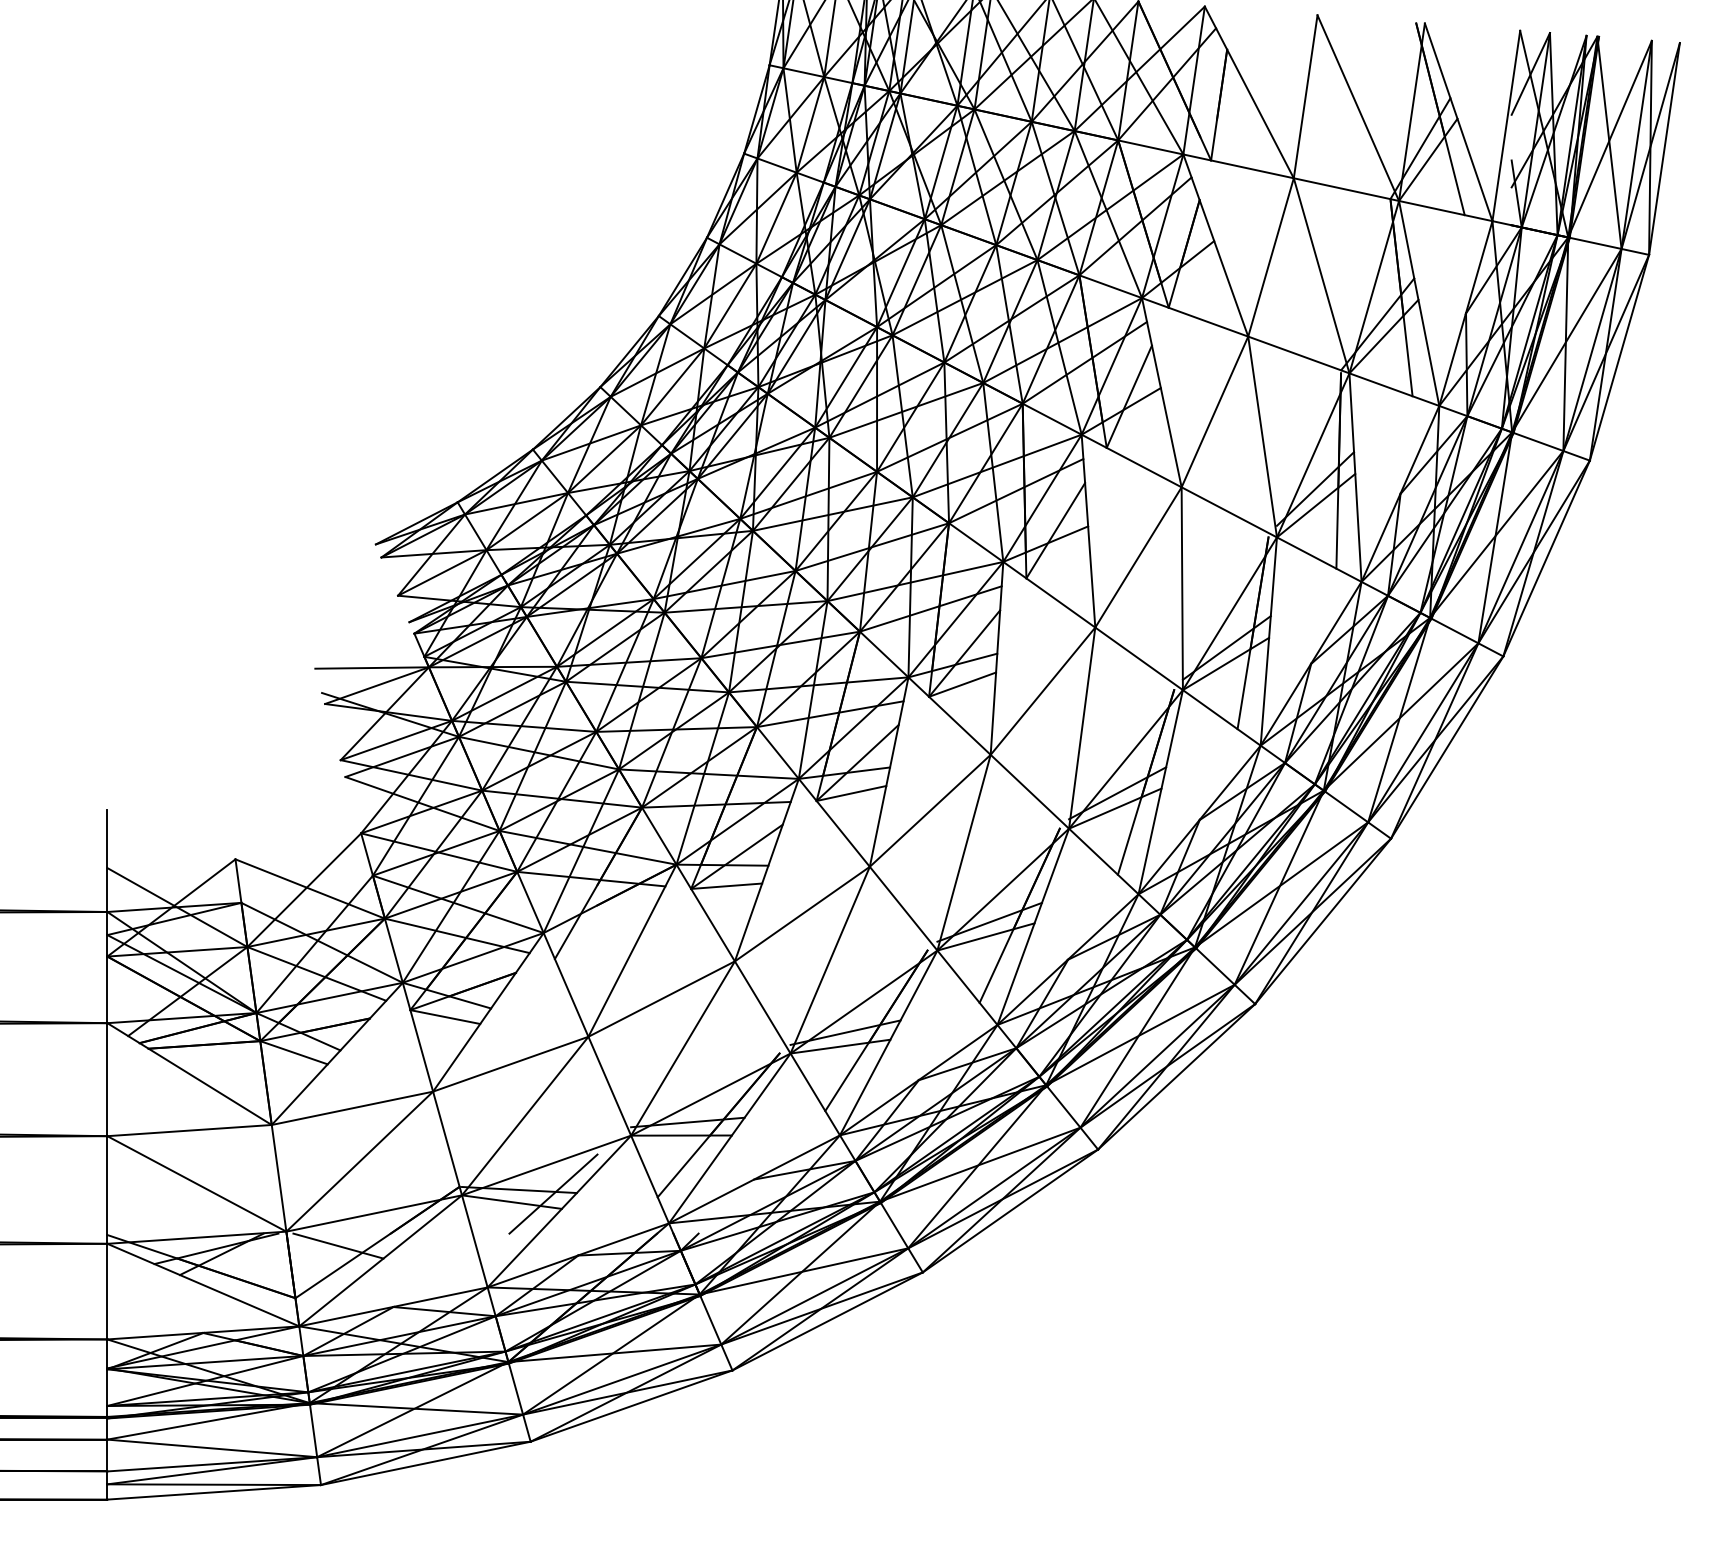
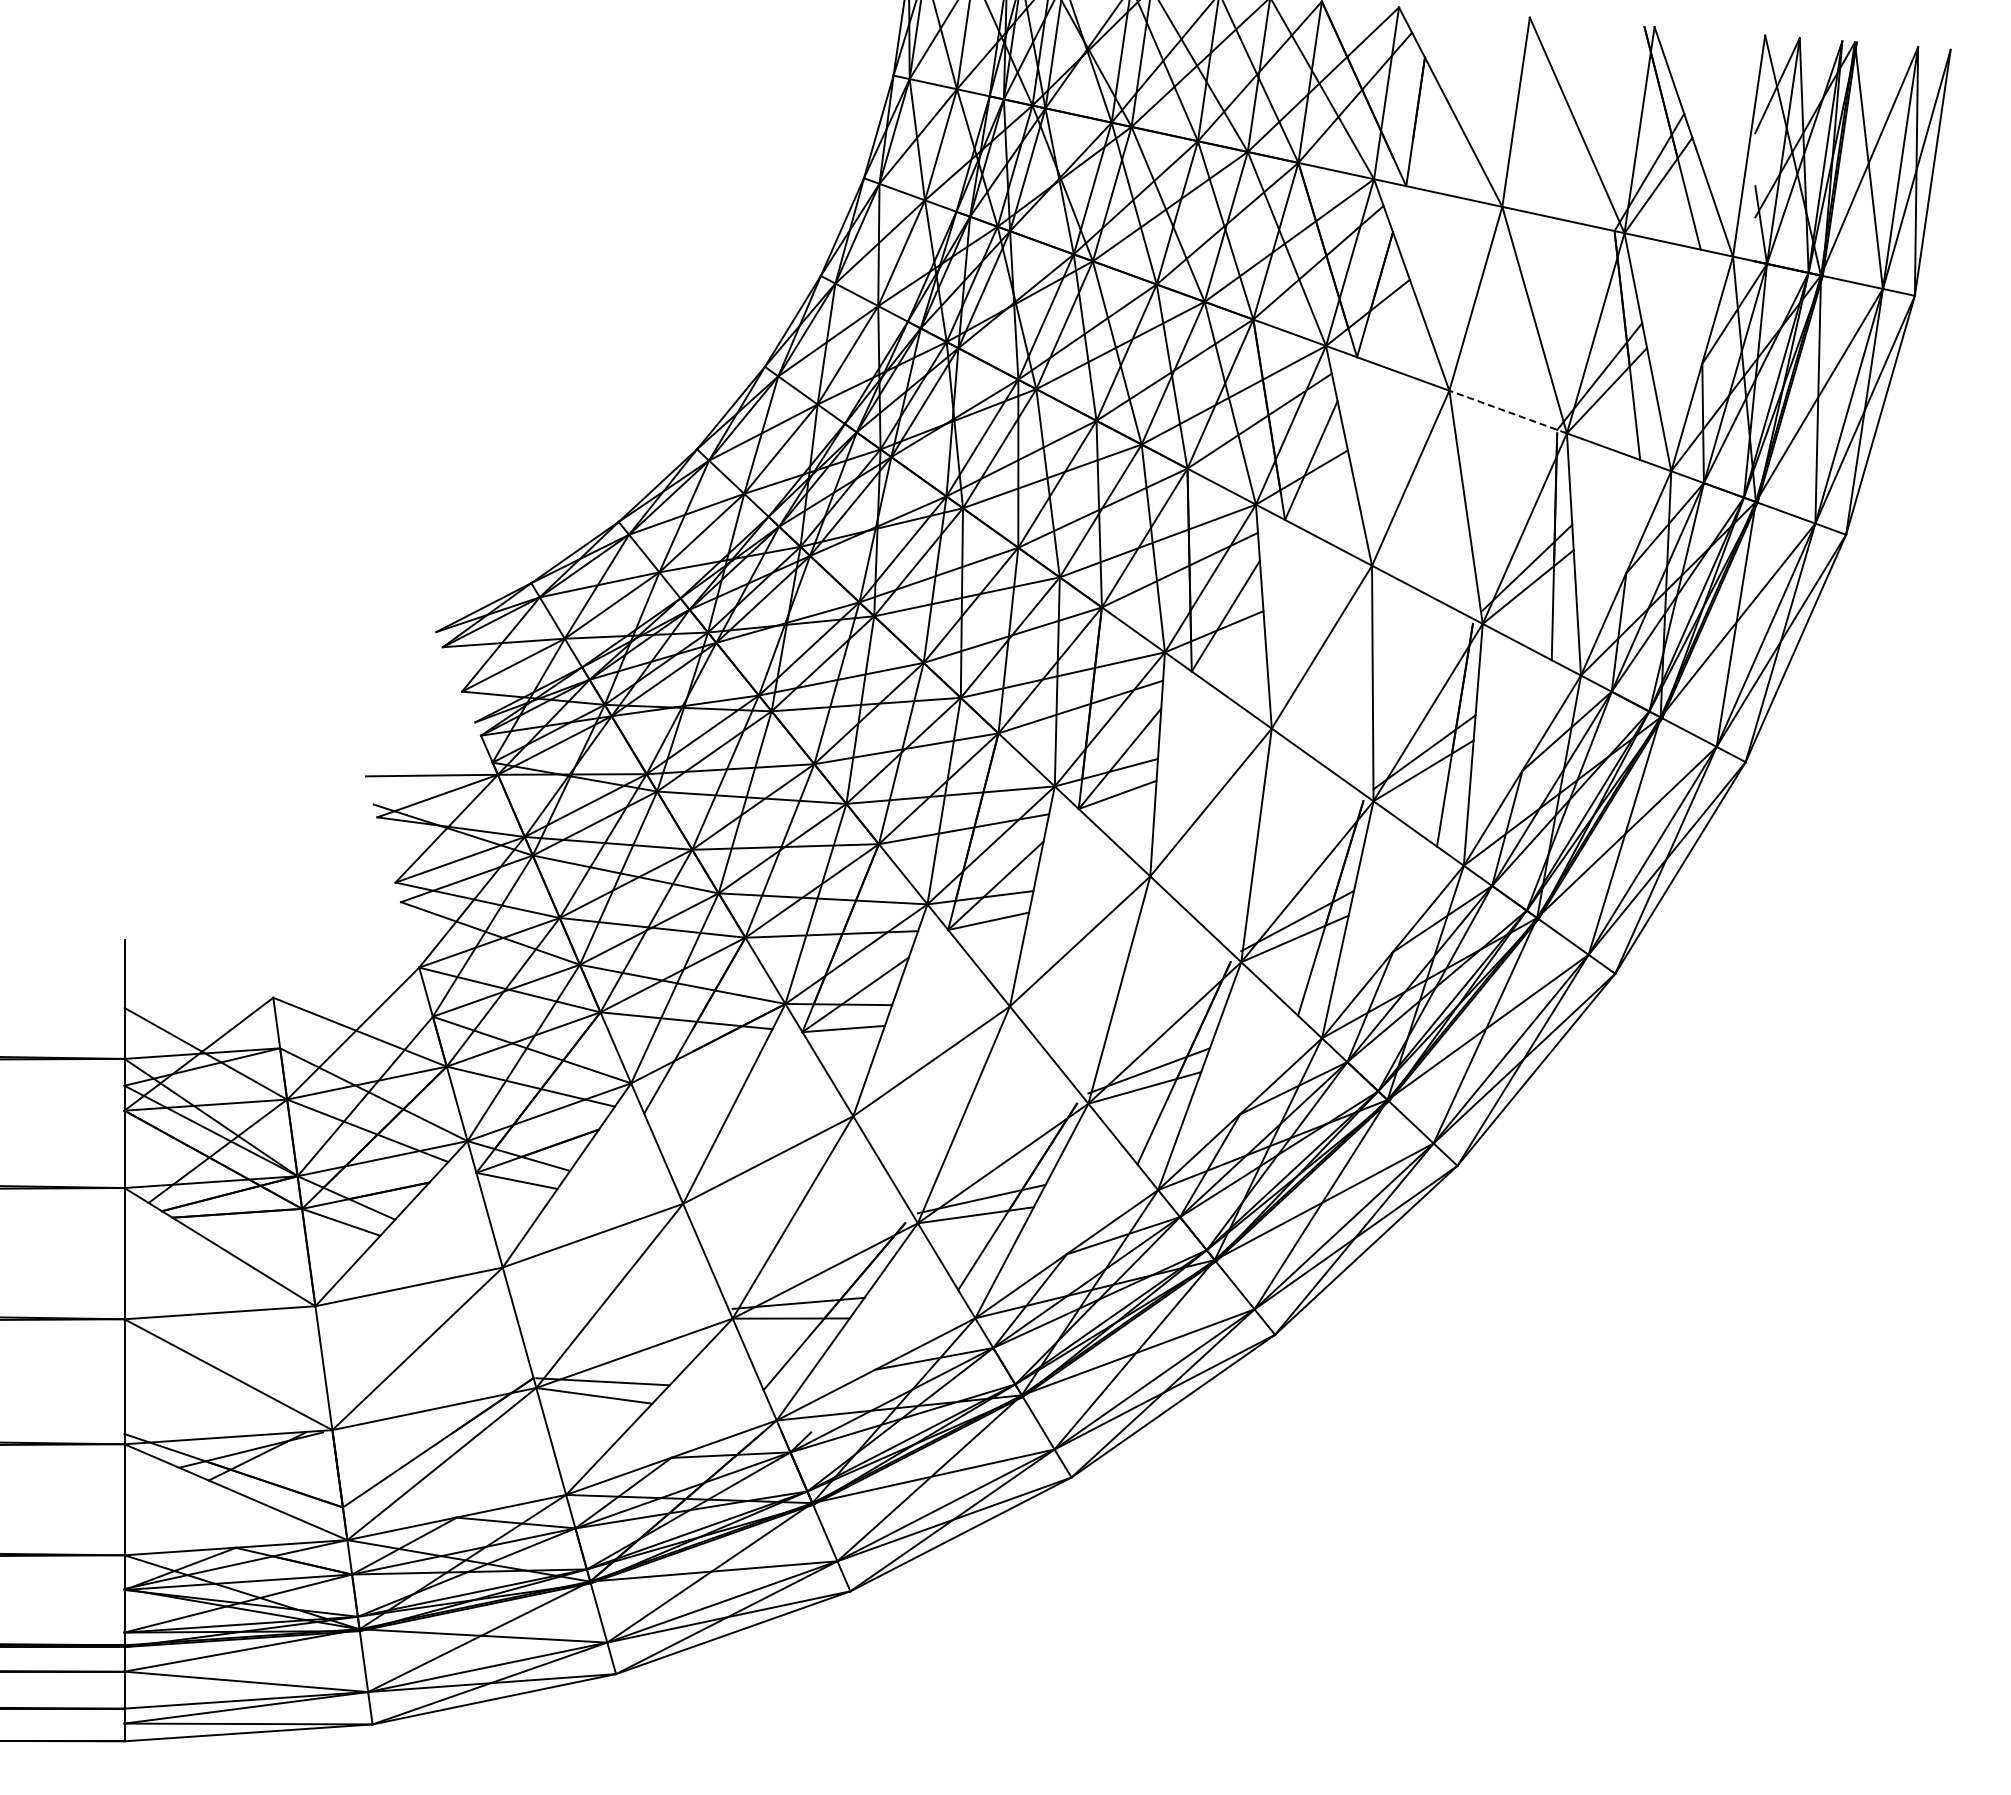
line: (1299, 355) -> (1508, 412), solid -> dashed
line: (553, 1194) -> (642, 1386), removed
line: (338, 1245) -> (392, 1446), removed

